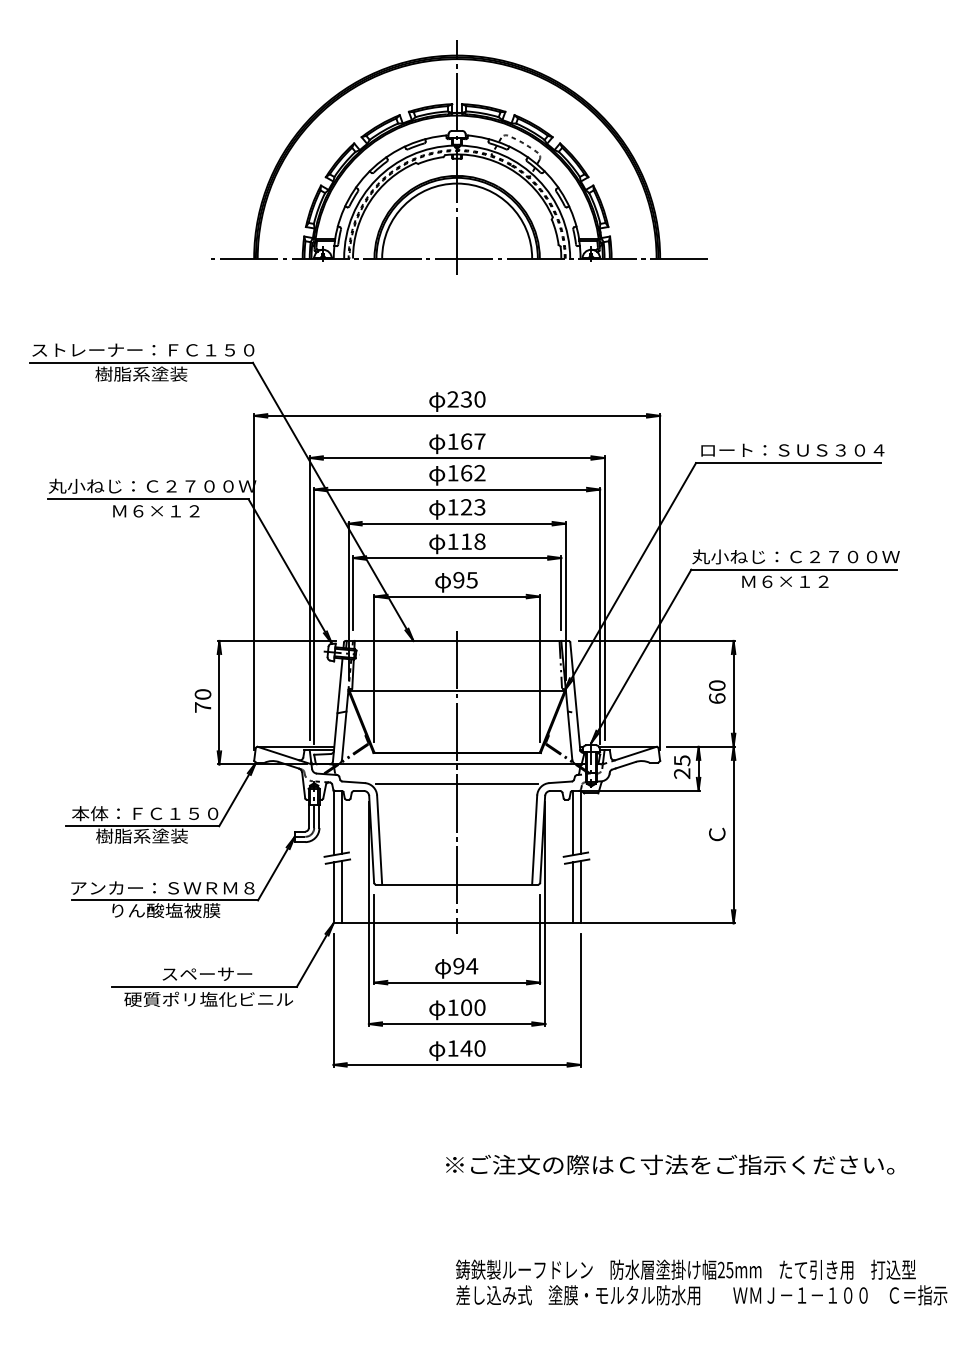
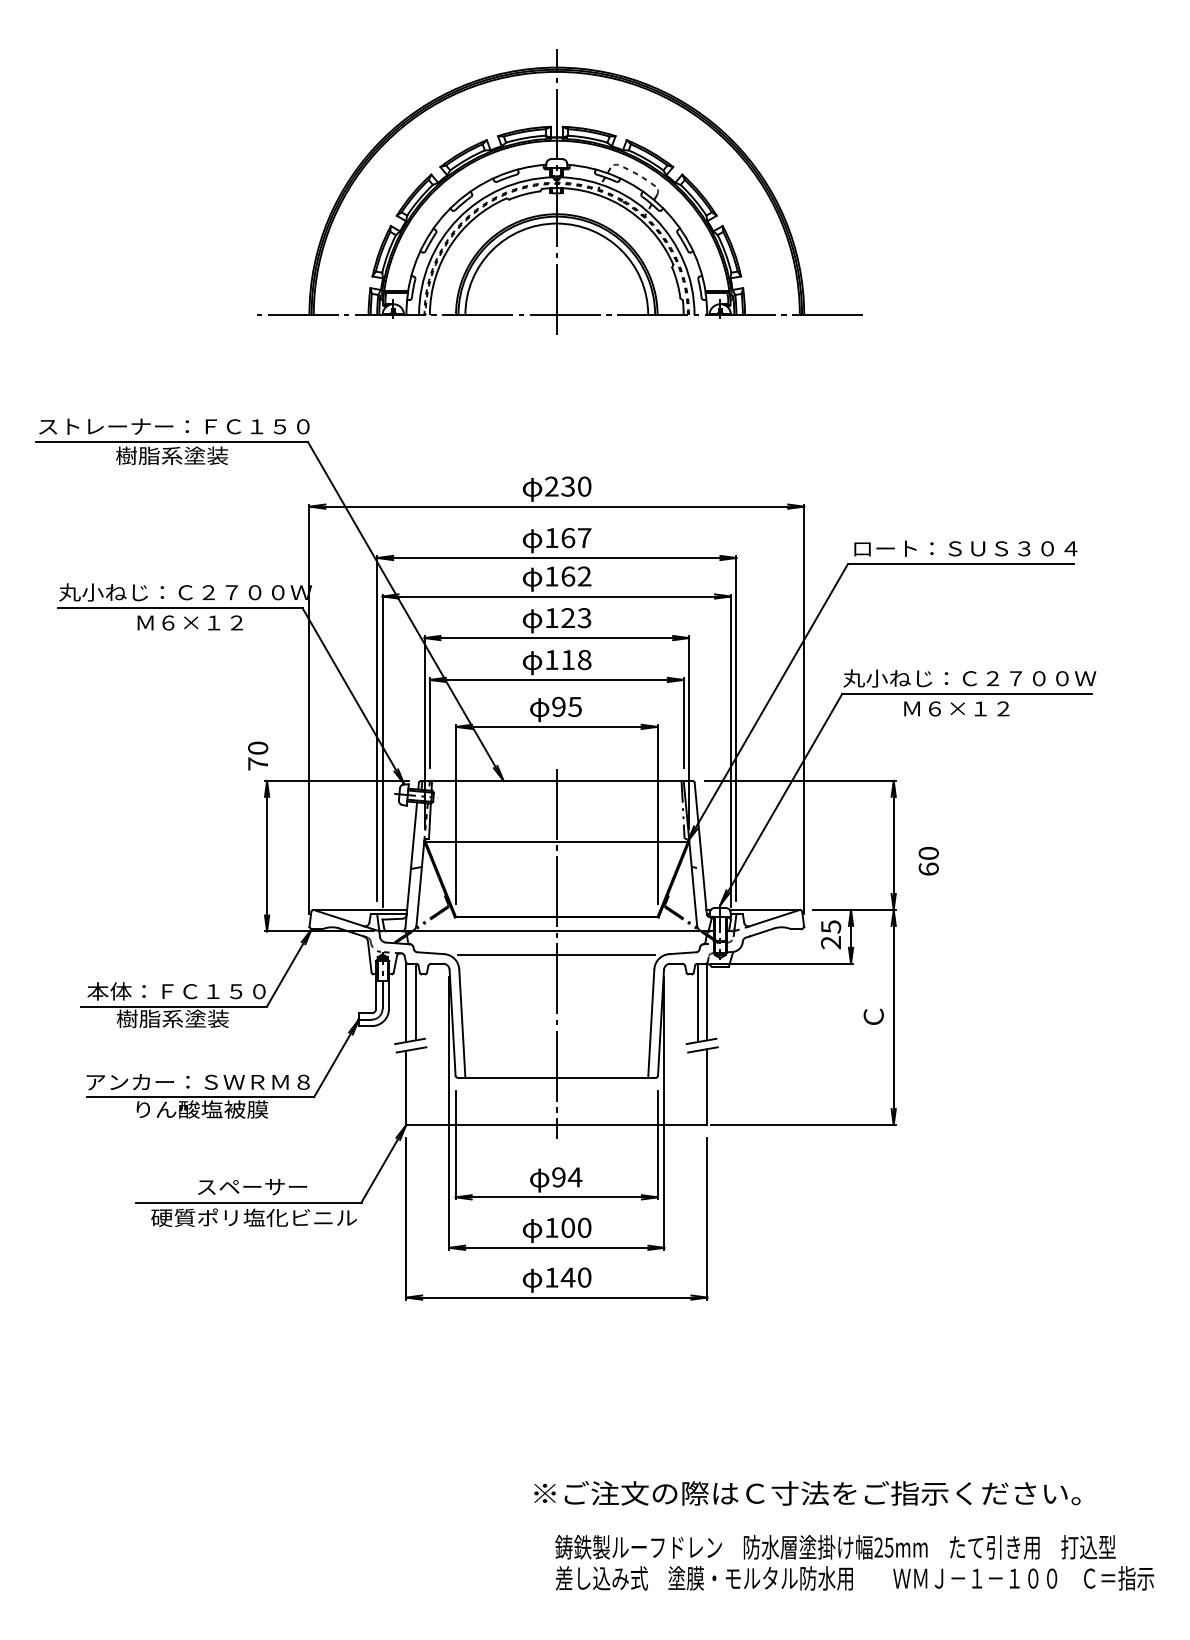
text: (717, 692) -> (928, 861), moved
text: (203, 700) -> (258, 755), moved
line: (341, 892) -> (415, 1087), removed
line: (572, 892) -> (697, 1087), removed
text: (670, 1164) -> (807, 1493), moved

